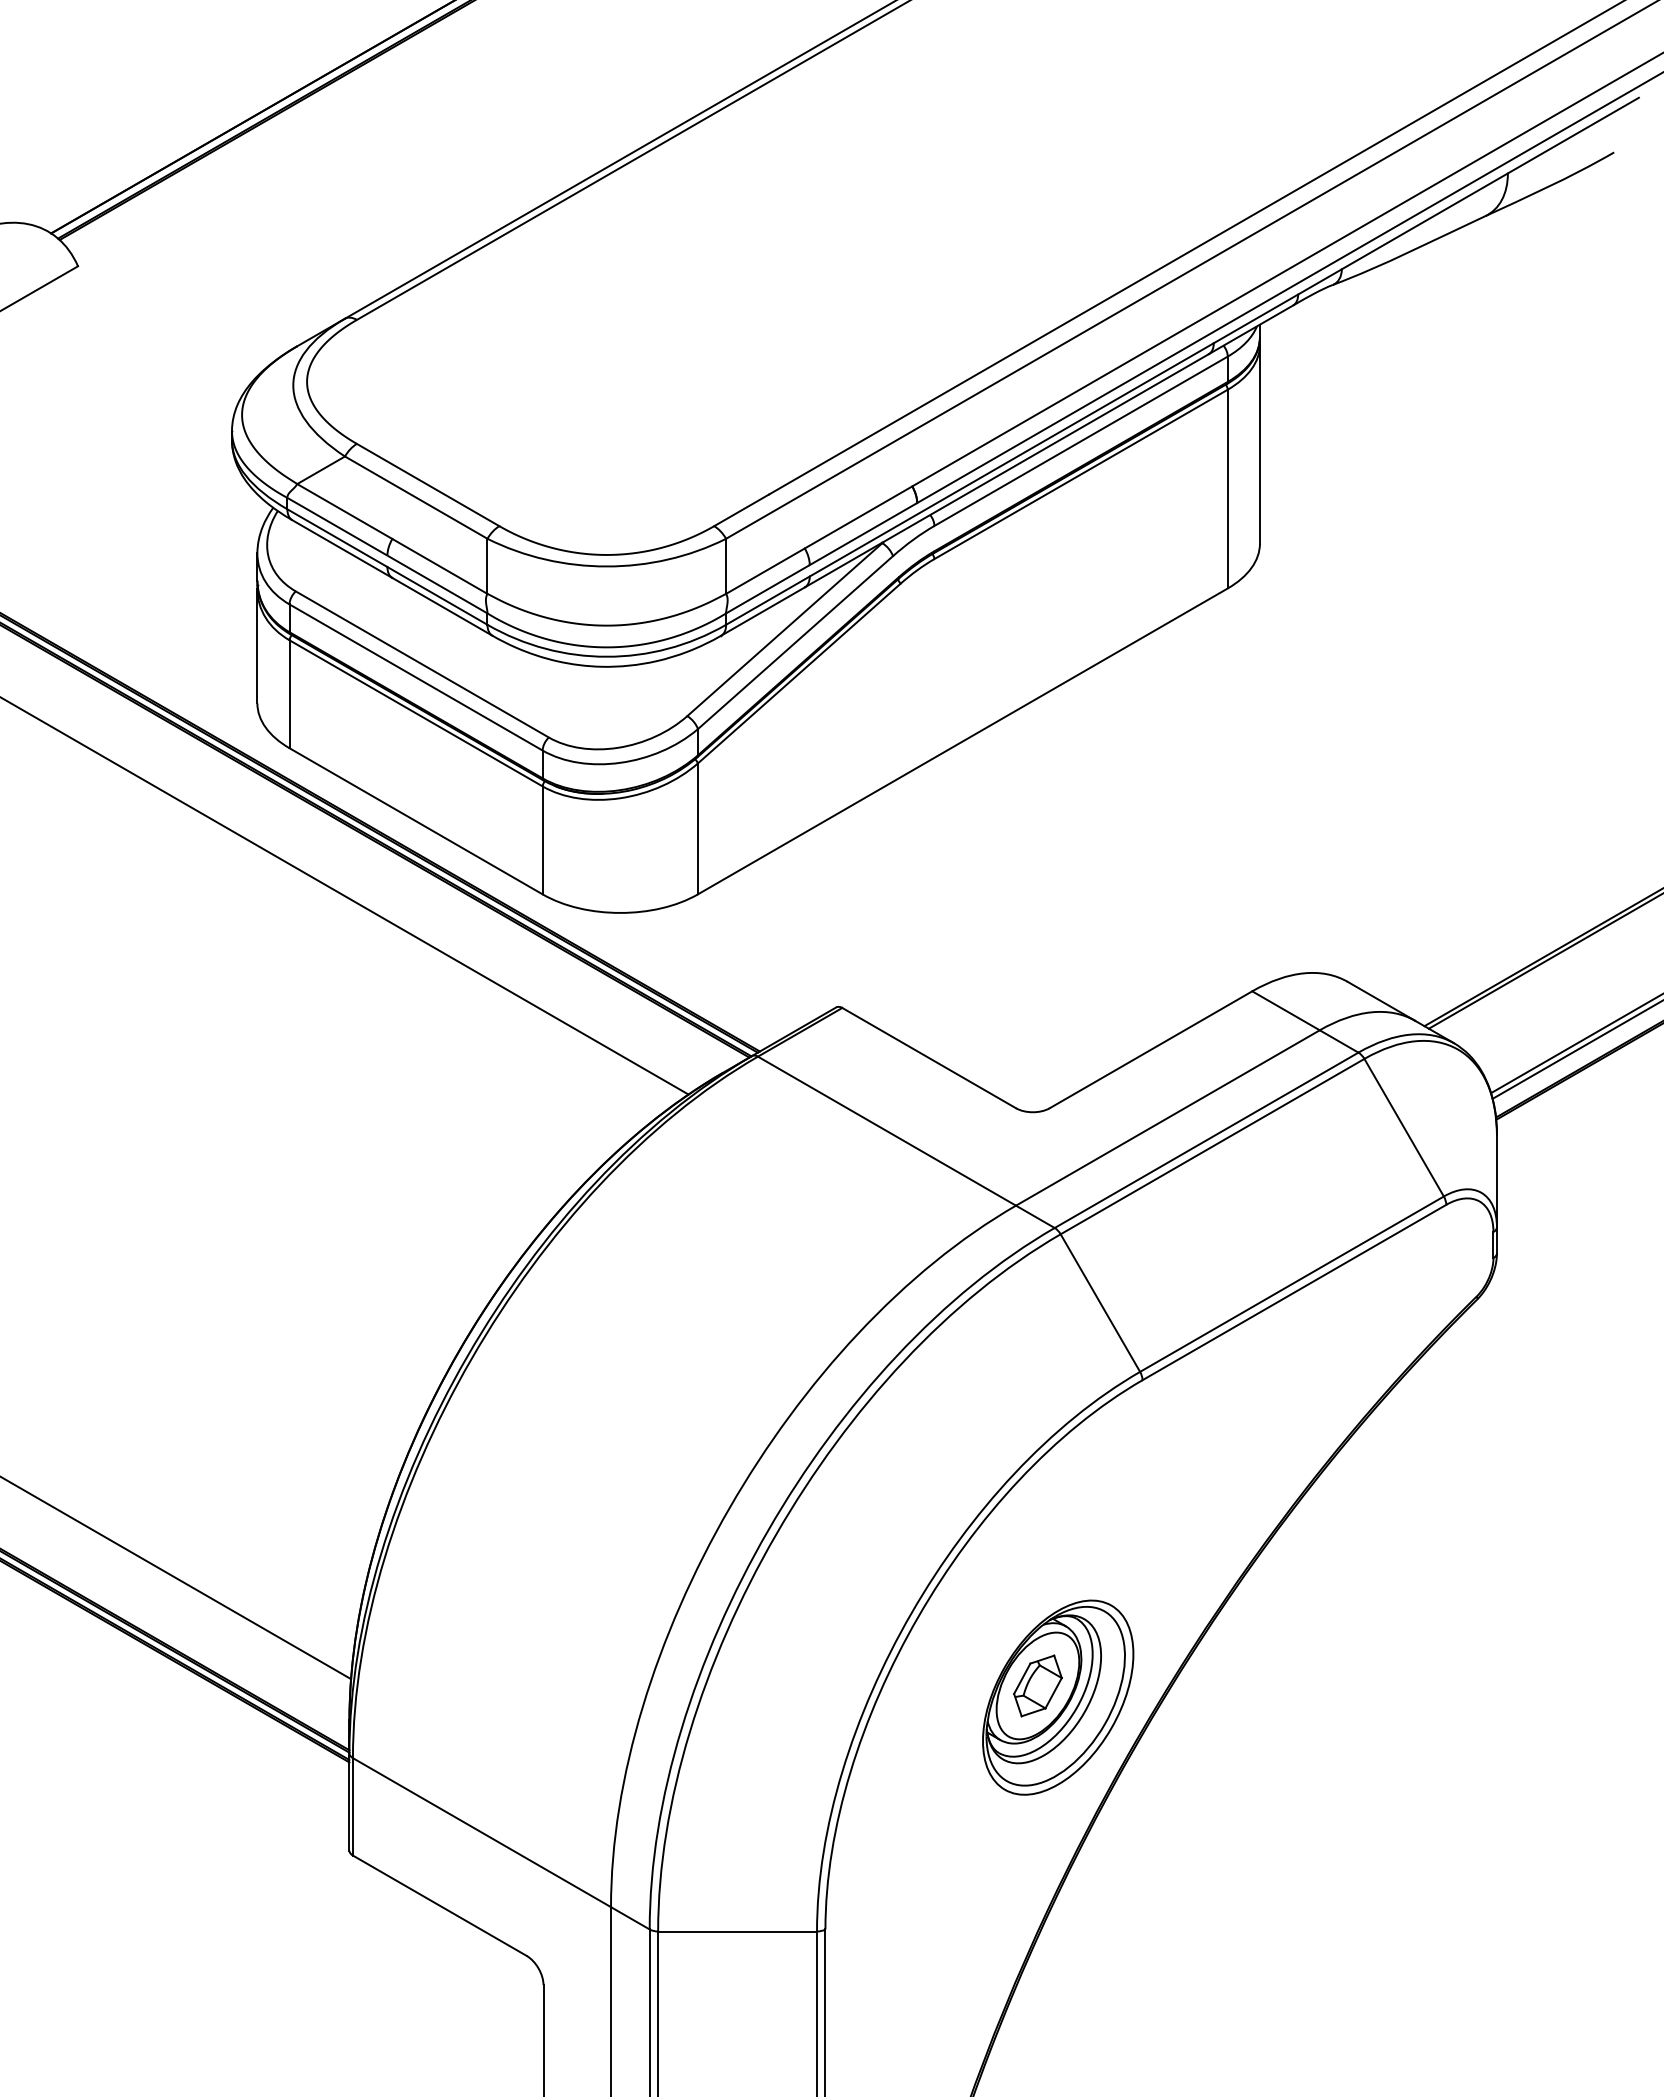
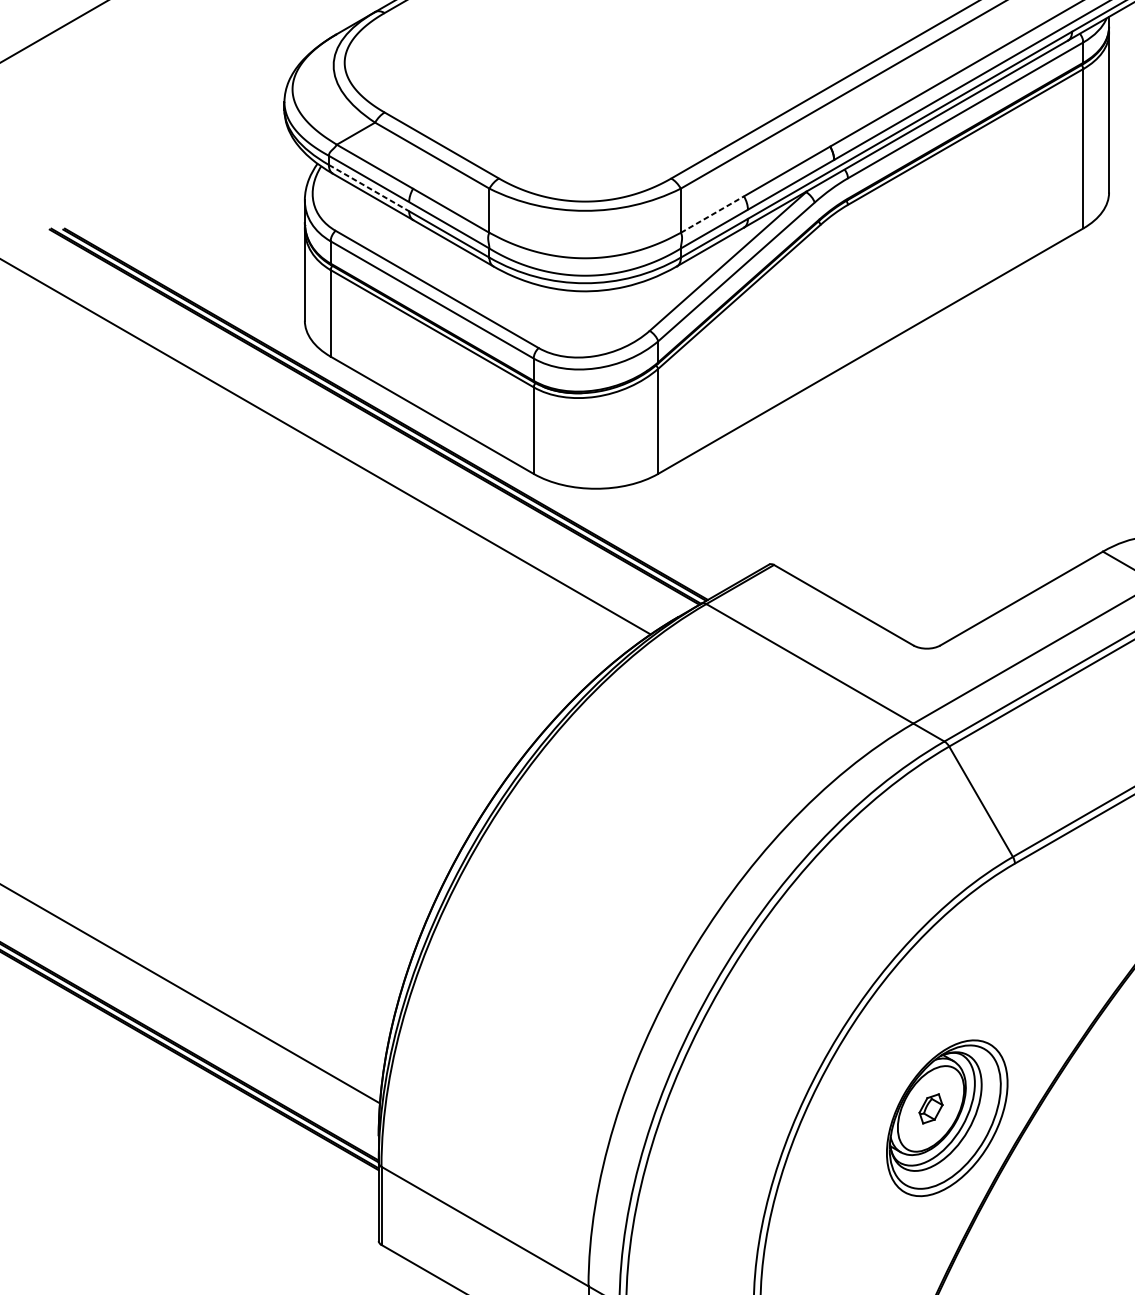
line: (337, 538) -> (369, 188), solid -> dashed
line: (765, 570) -> (712, 214), solid -> dashed
part: (1037, 1685) -> (930, 1108), size x0.6

